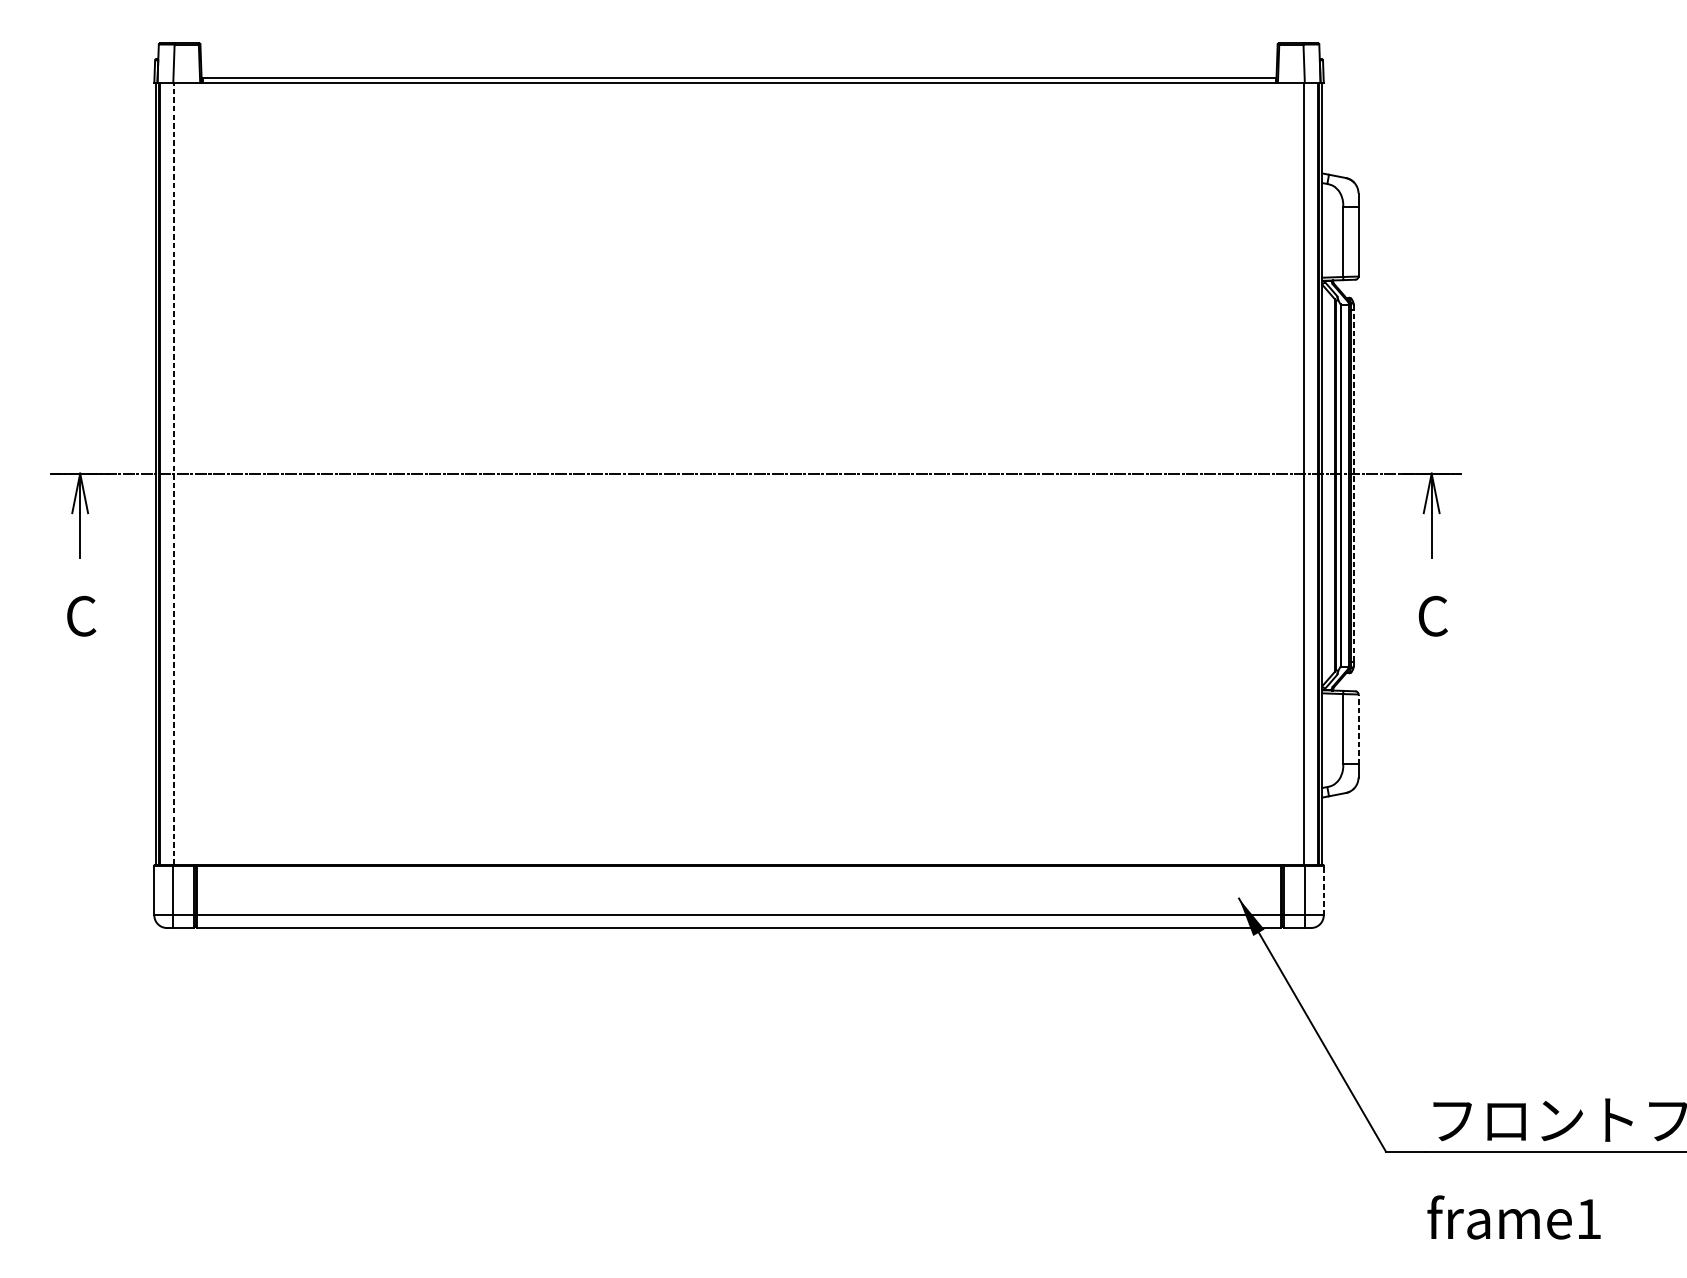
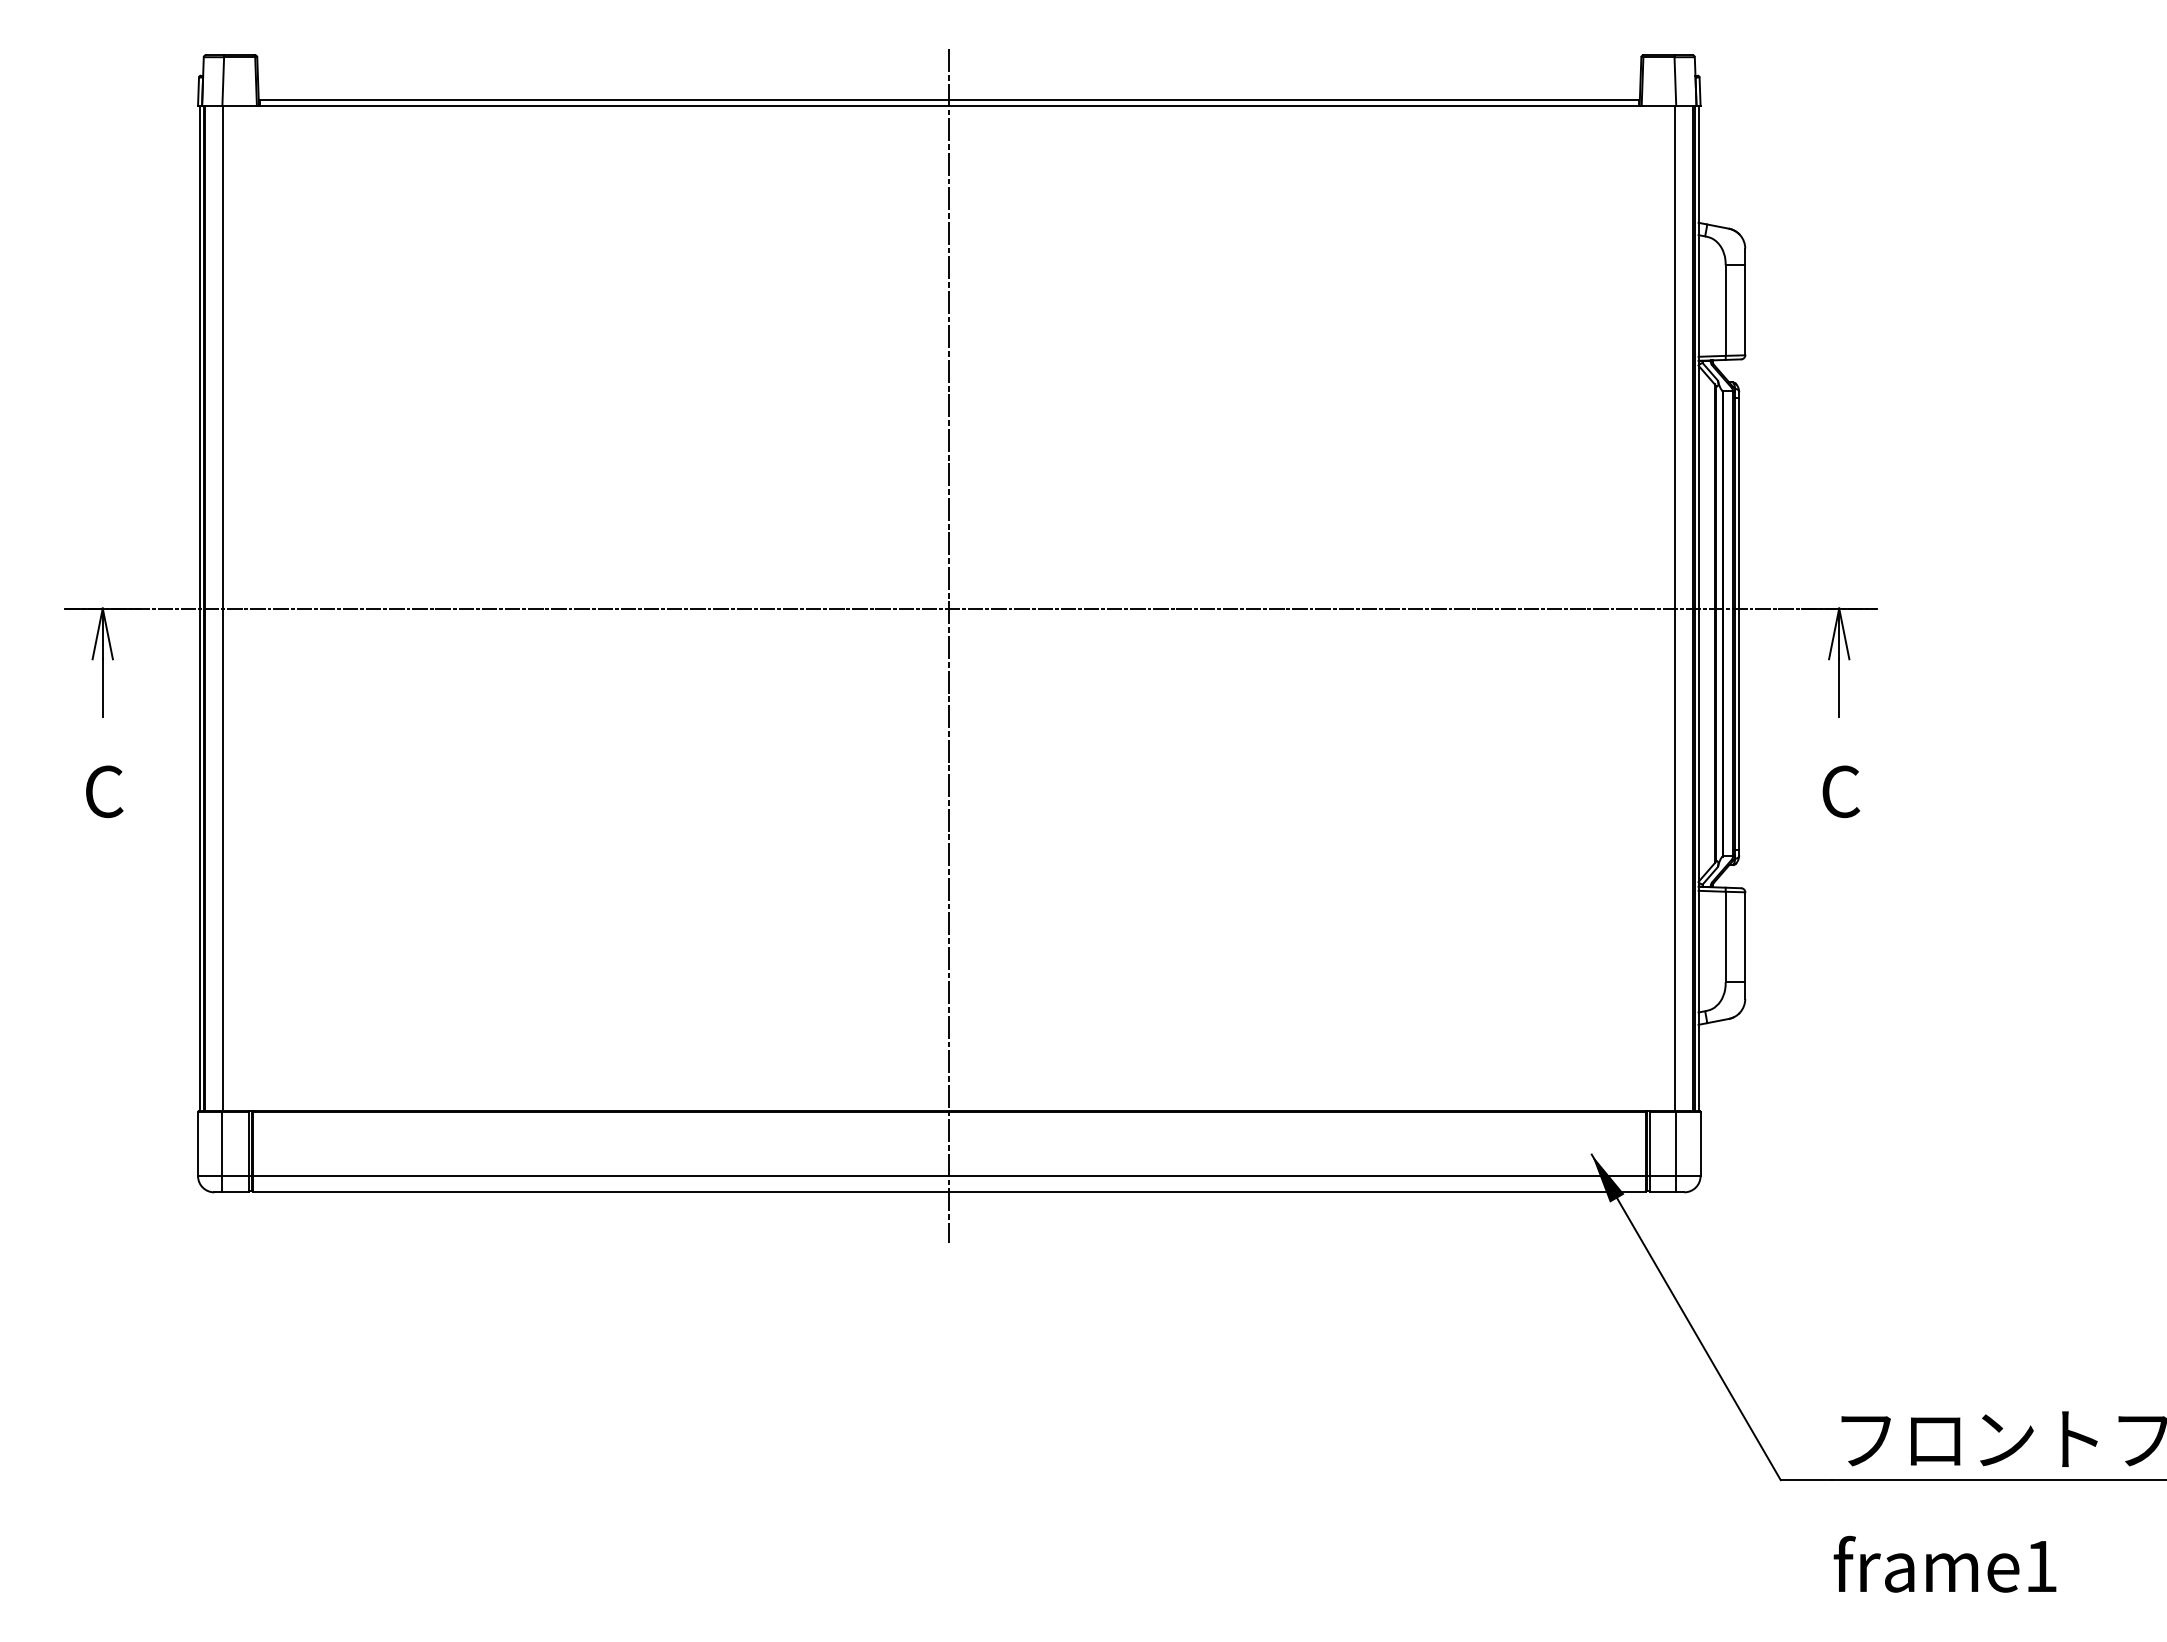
line: (174, 473) -> (223, 608), dashed -> solid
line: (1354, 485) -> (1739, 623), dashed -> solid
line: (739, 503) -> (949, 646), added
line: (1358, 729) -> (1745, 937), dashed -> solid
line: (1323, 890) -> (1700, 1144), dashed -> solid

